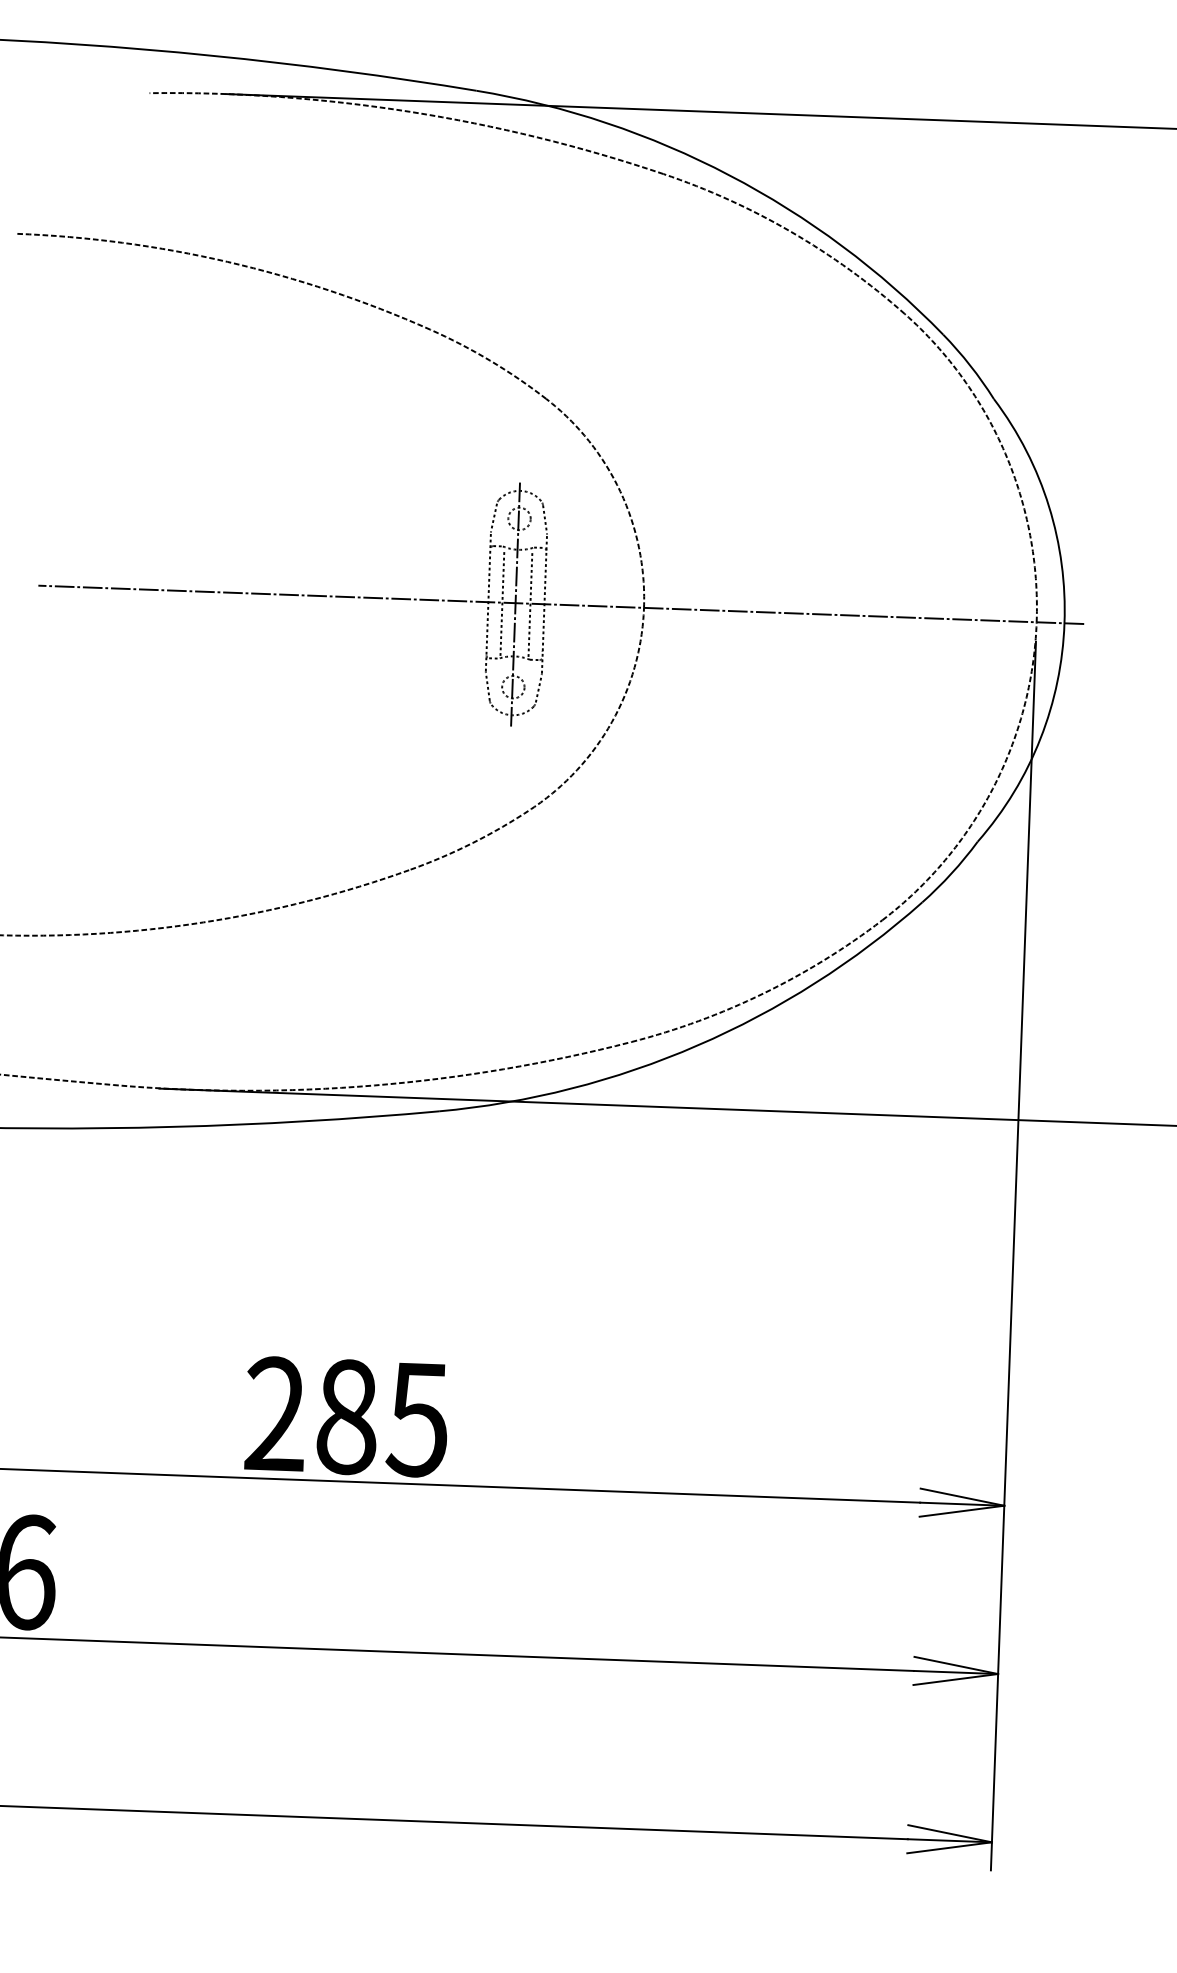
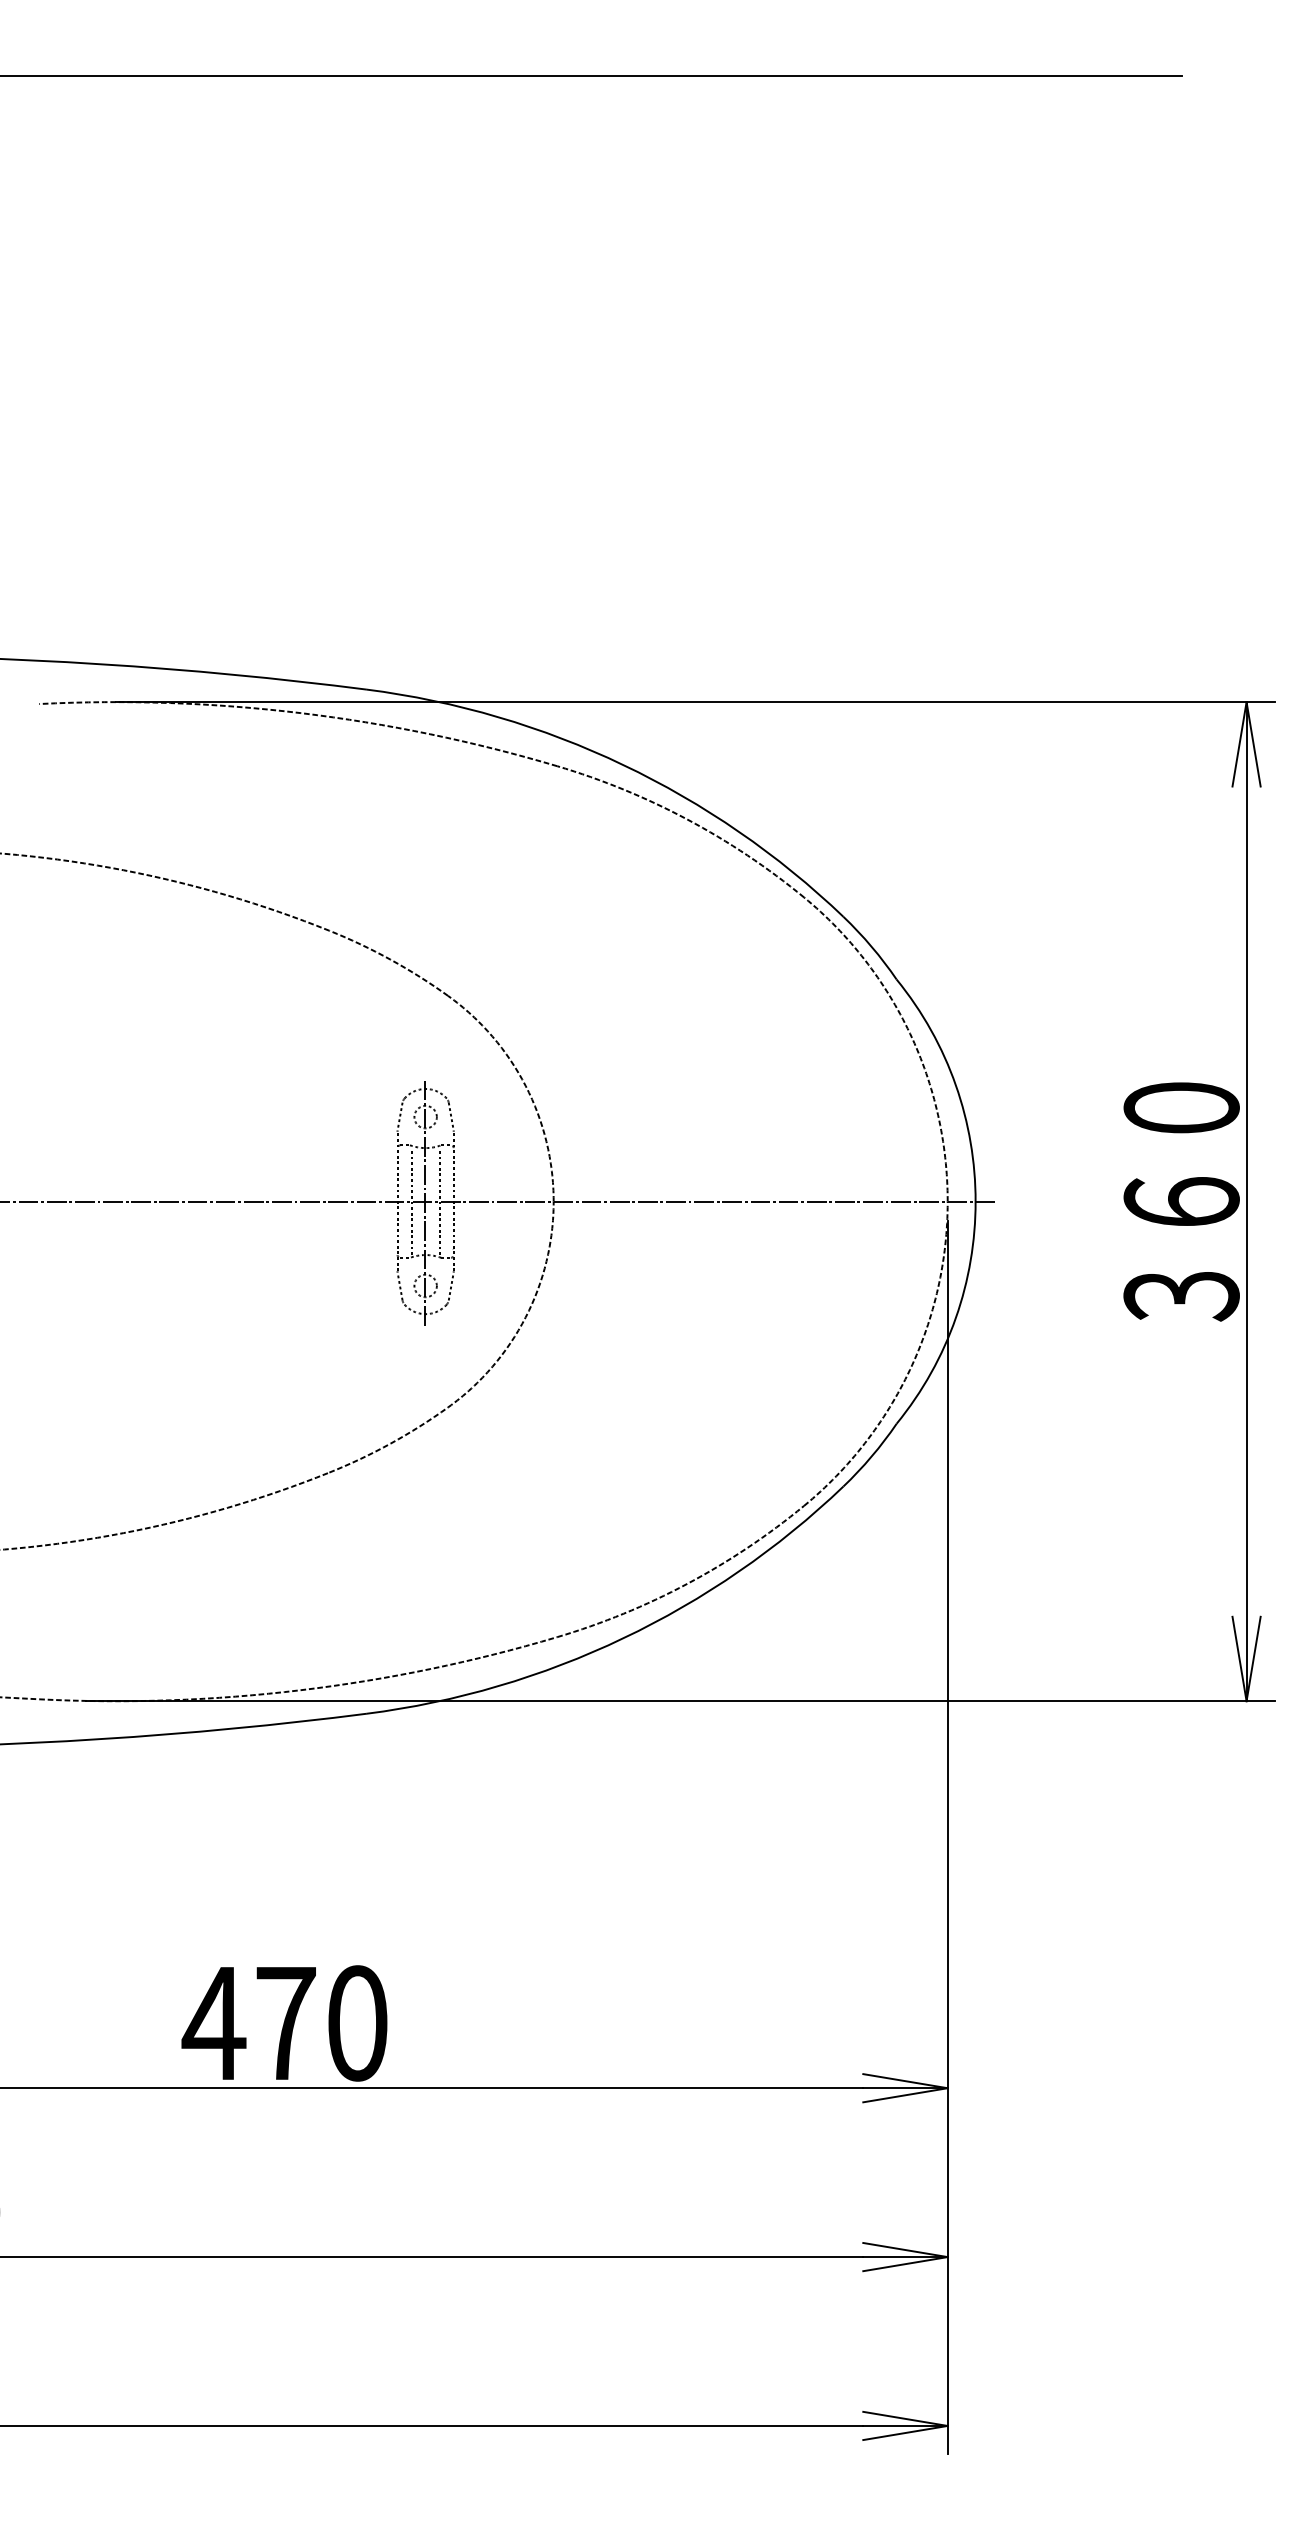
text: (345, 1417) -> (284, 2023), 285 -> 470

